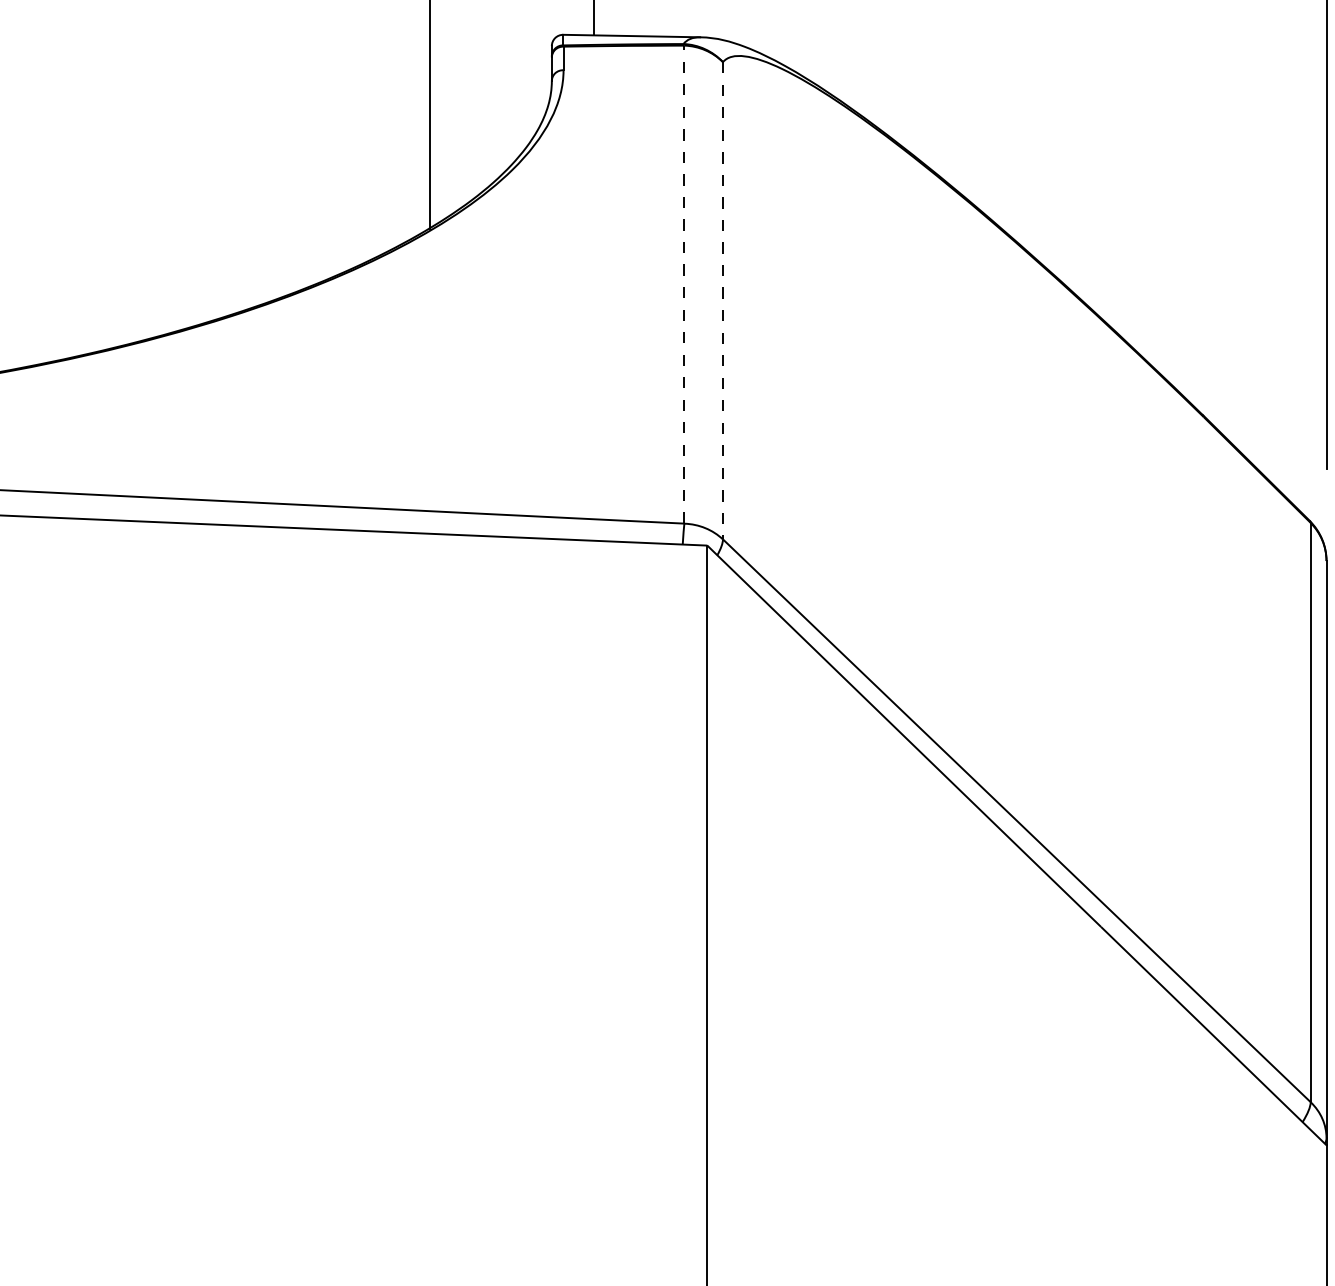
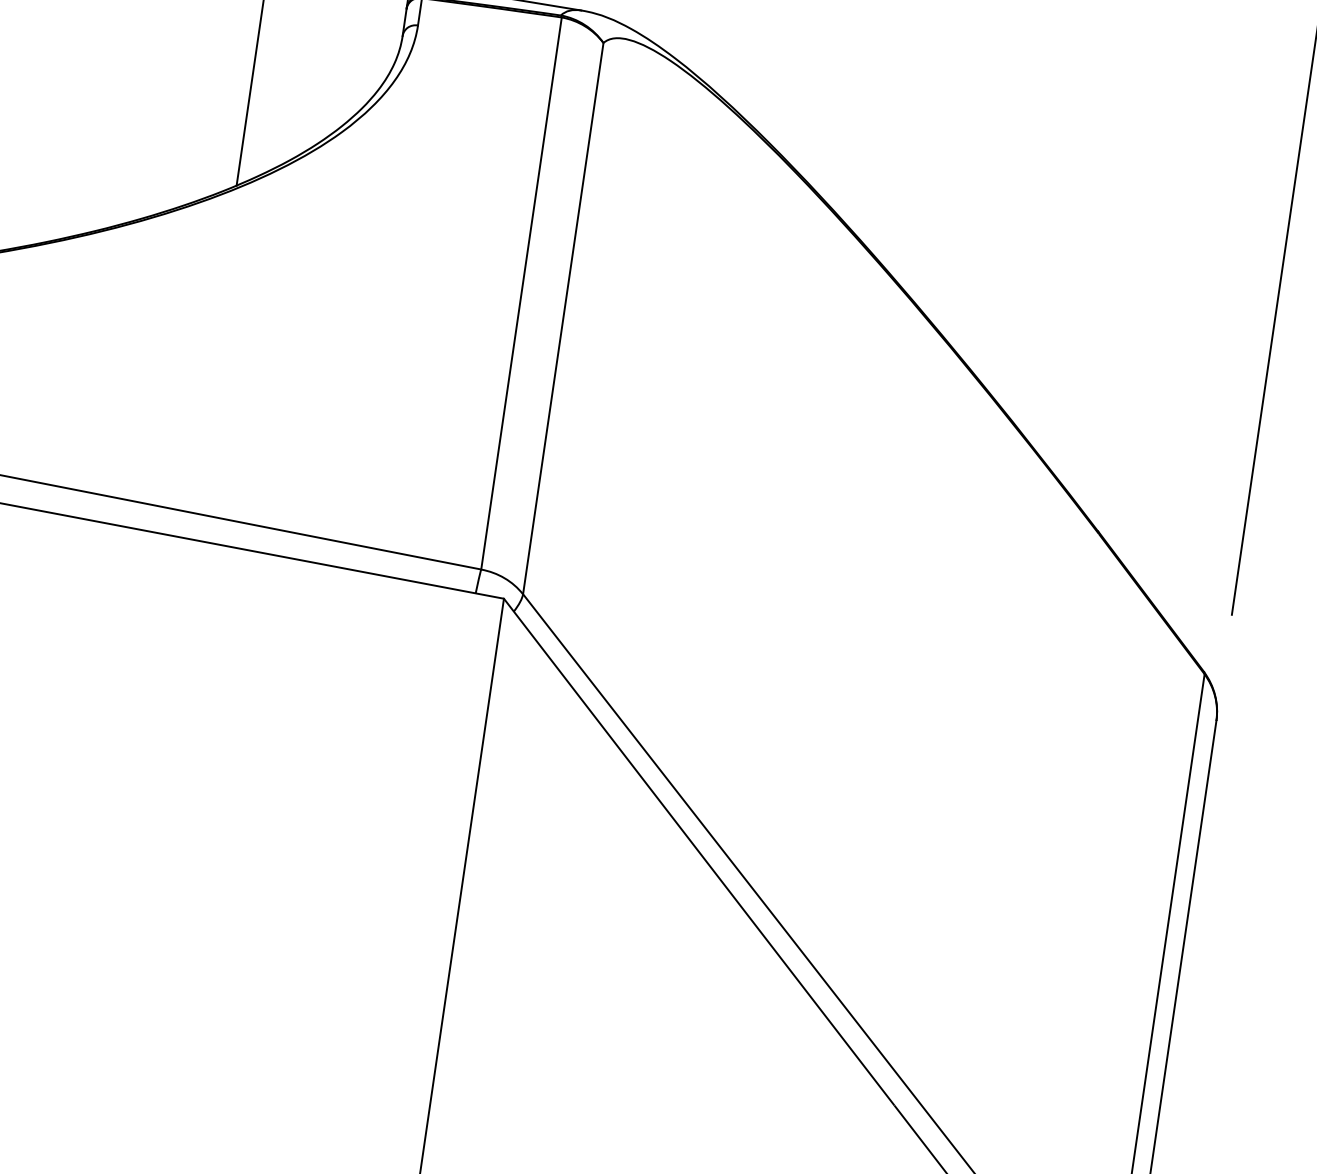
line: (684, 284) -> (521, 293), dashed -> solid
line: (723, 300) -> (563, 318), dashed -> solid

